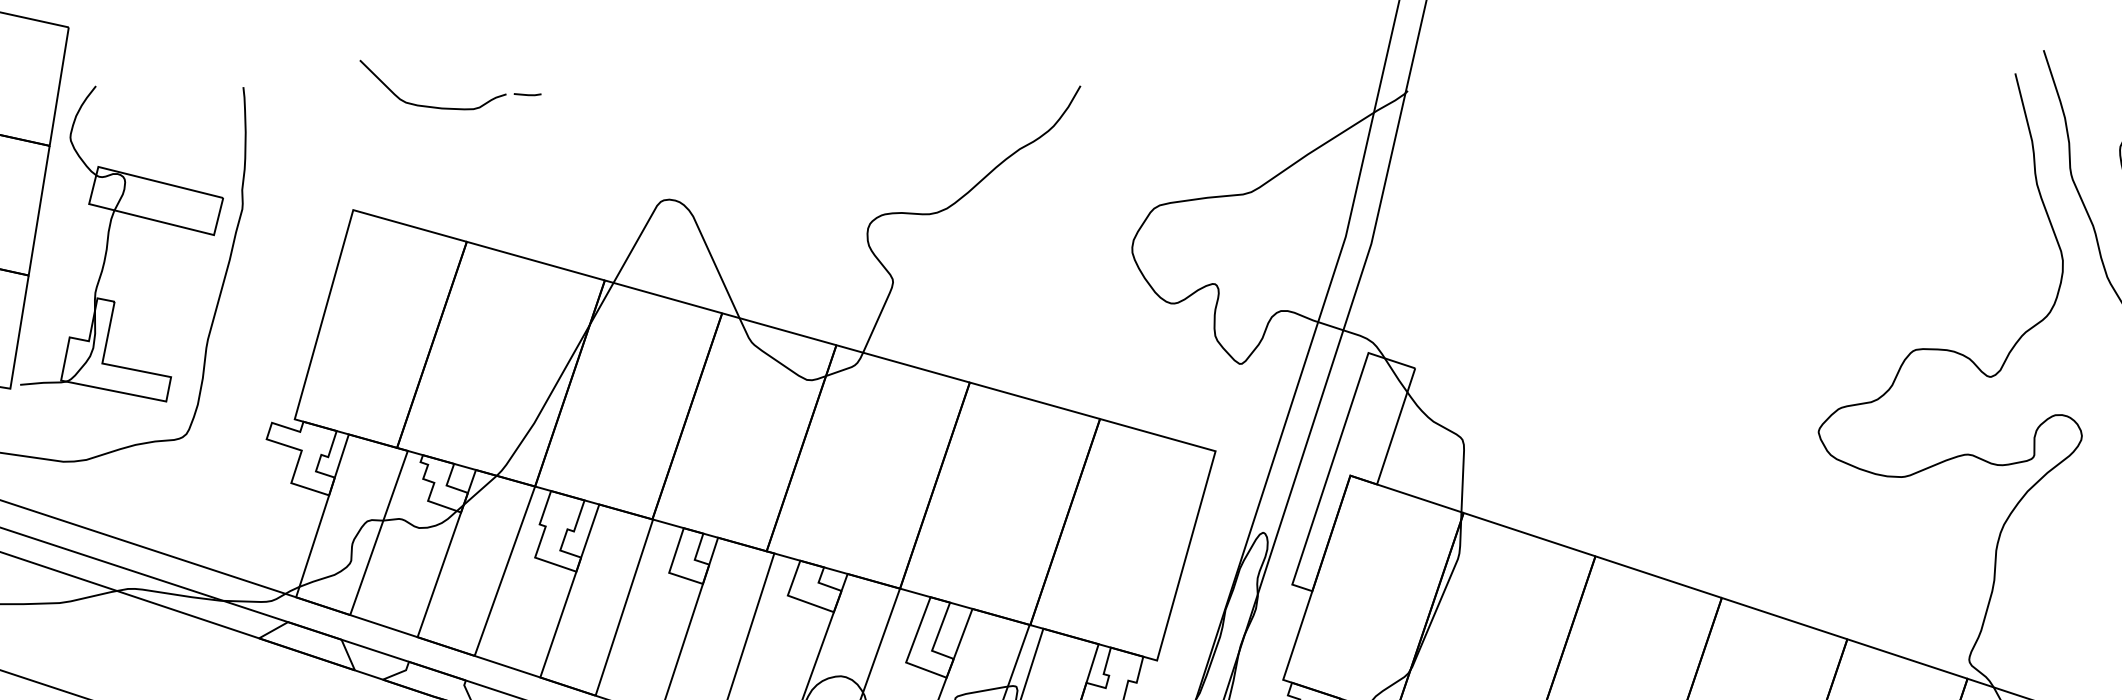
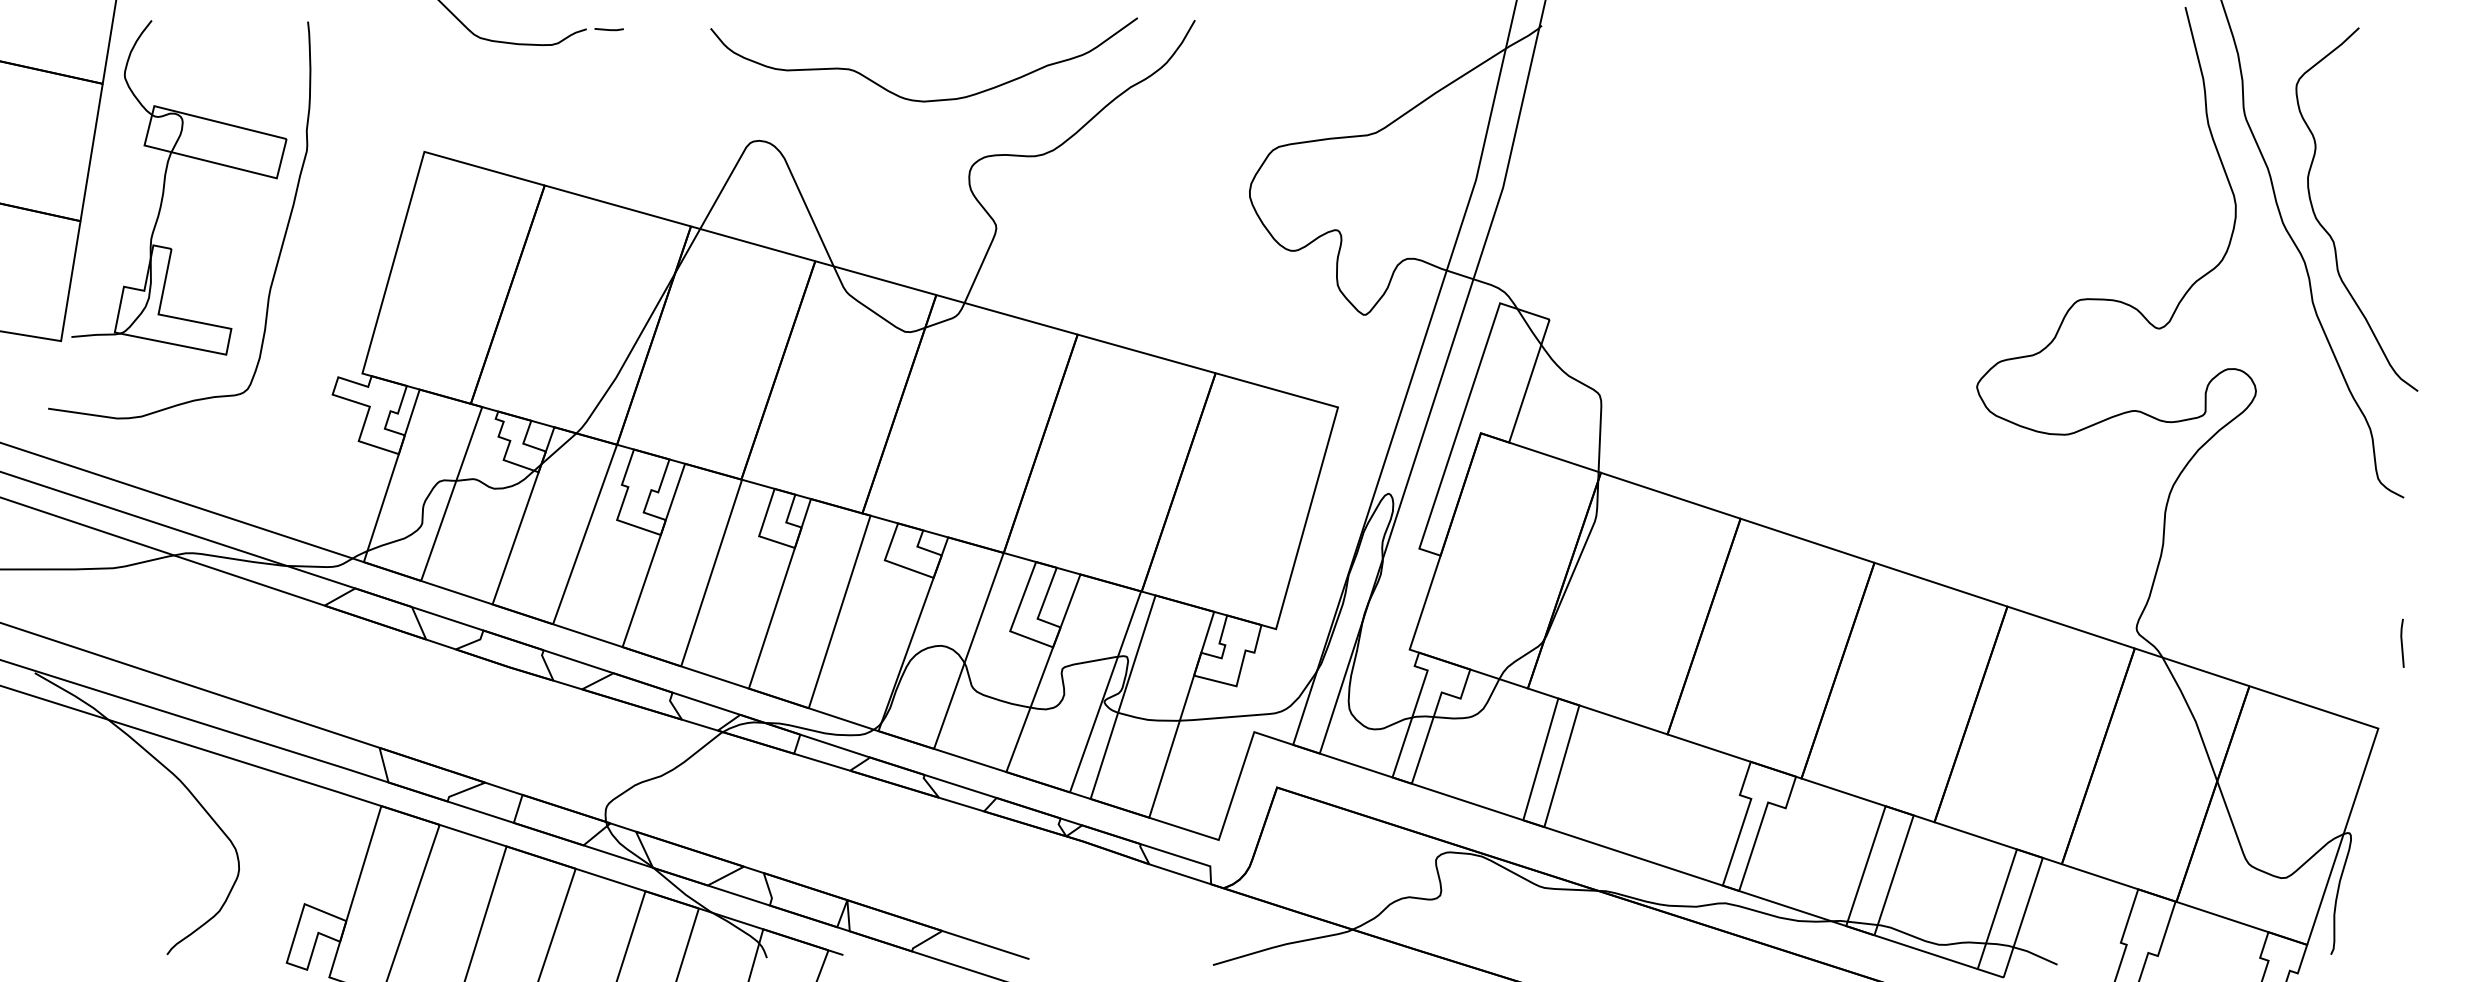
curve: (816, 160) -> (915, 99), added

